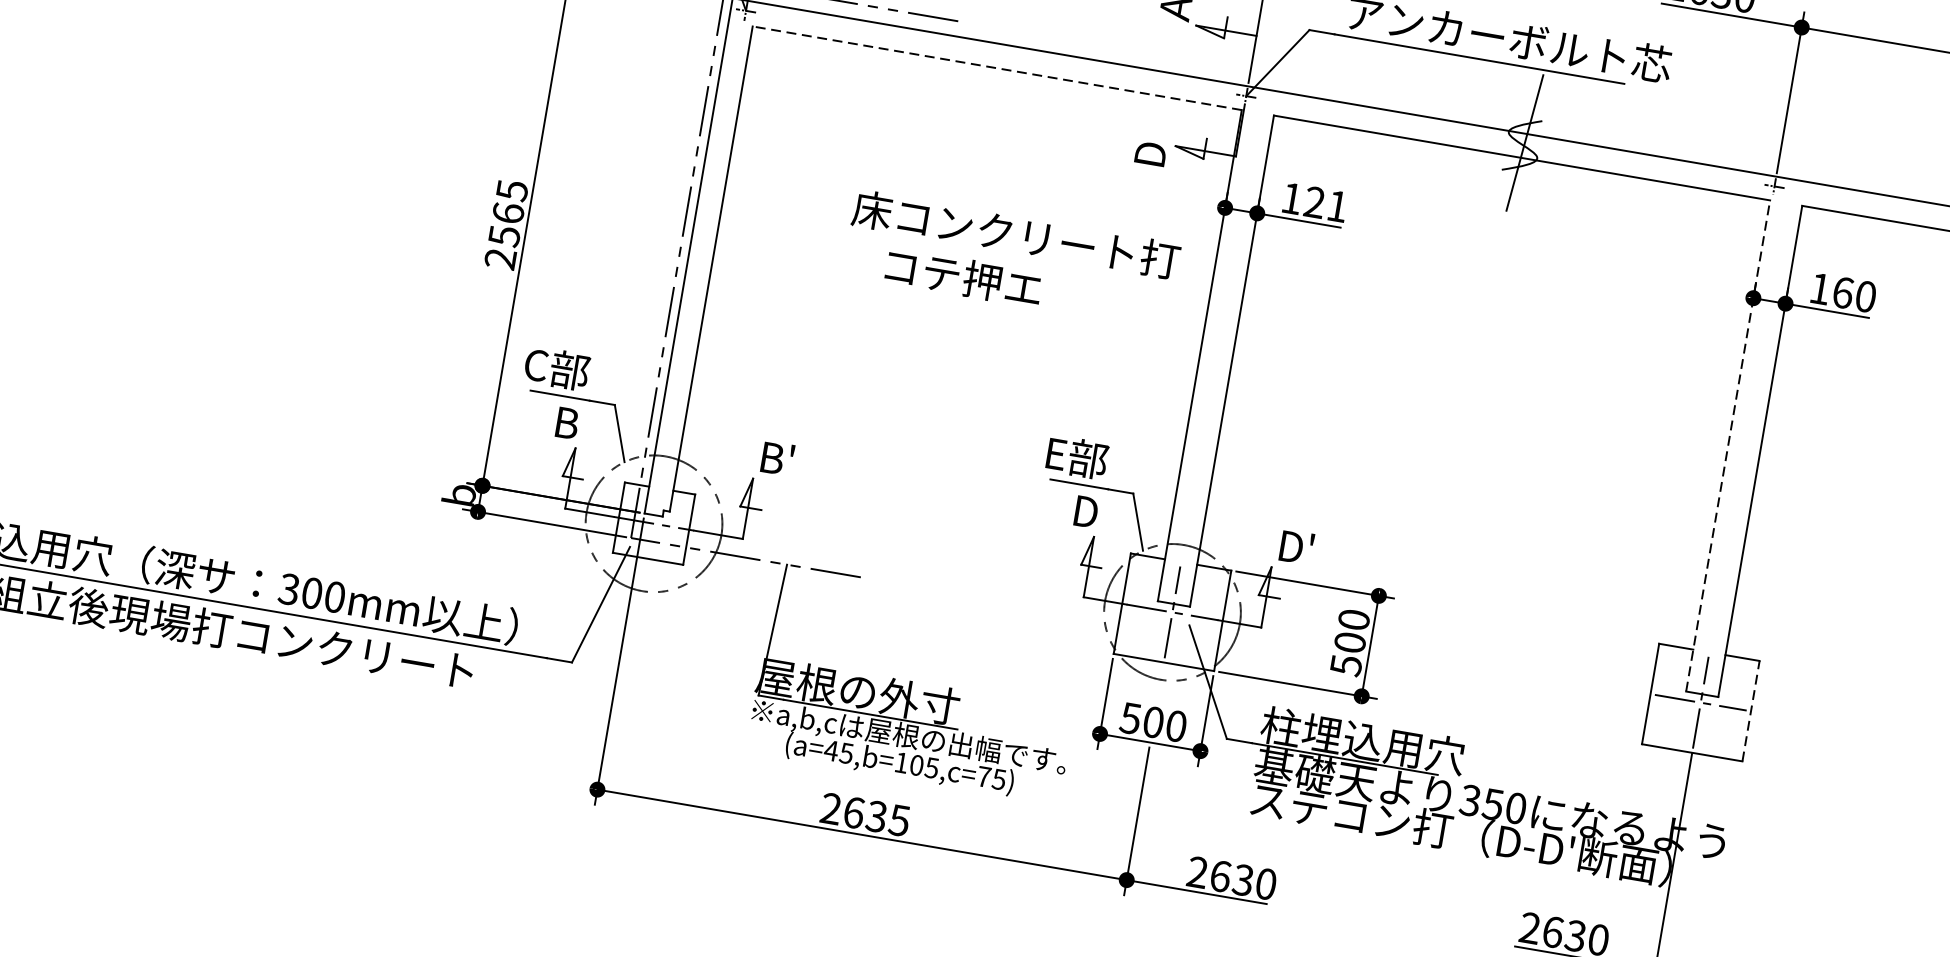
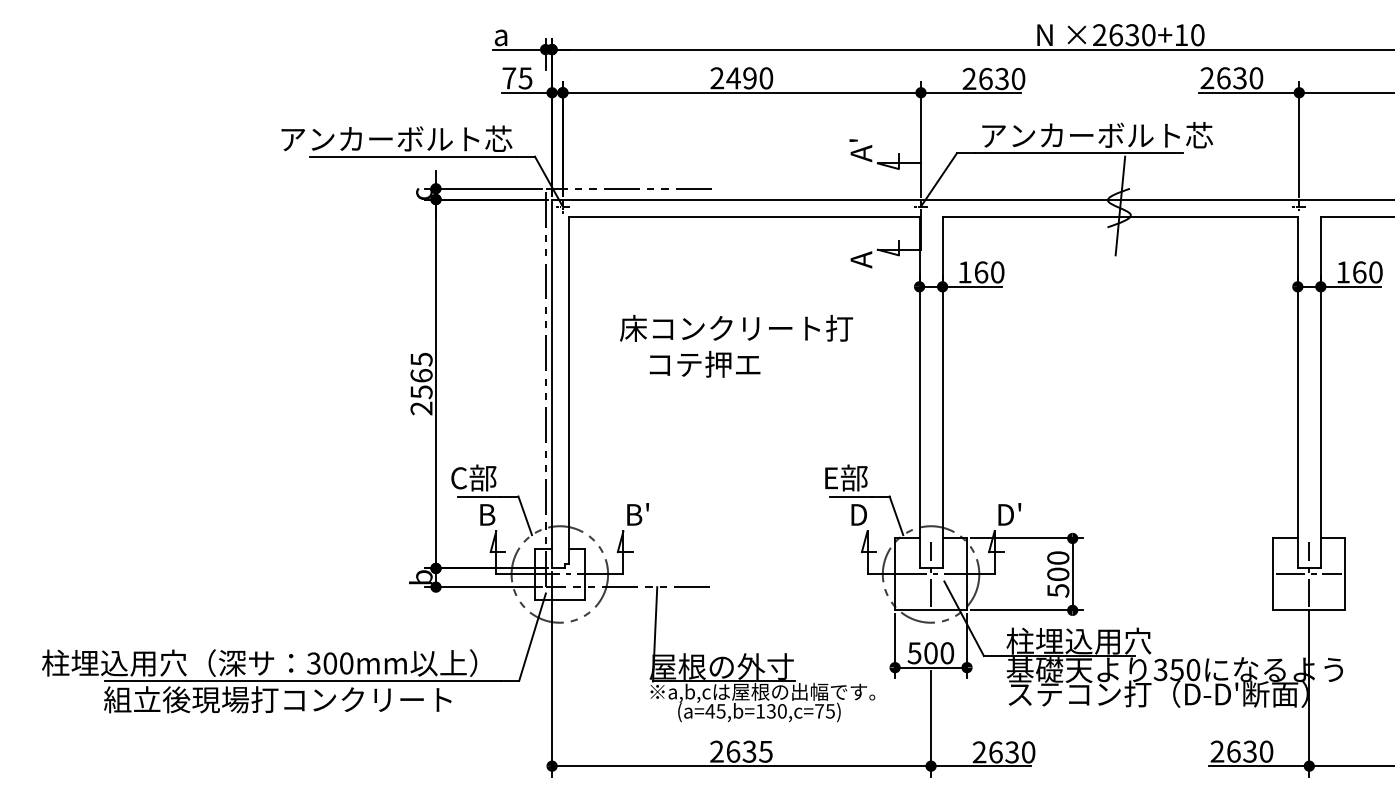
line: (995, 67) -> (743, 216), dashed -> solid
text: (1150, 155) -> (861, 259), D -> A
text: (1326, 204) -> (989, 272), 121 -> 160
text: (1011, 260) -> (736, 346), moved
line: (1727, 445) -> (1297, 392), dashed -> solid
line: (1751, 711) -> (1345, 574), dashed -> solid
text: (923, 766) -> (776, 711), (a=45,b=105,c=75) -> (a=45,b=130,c=75)

